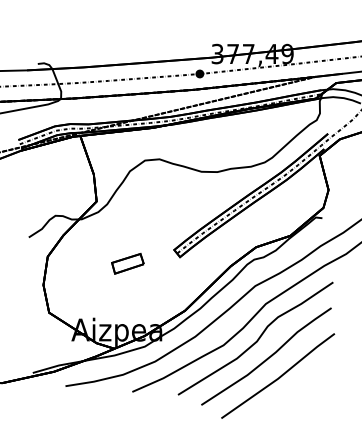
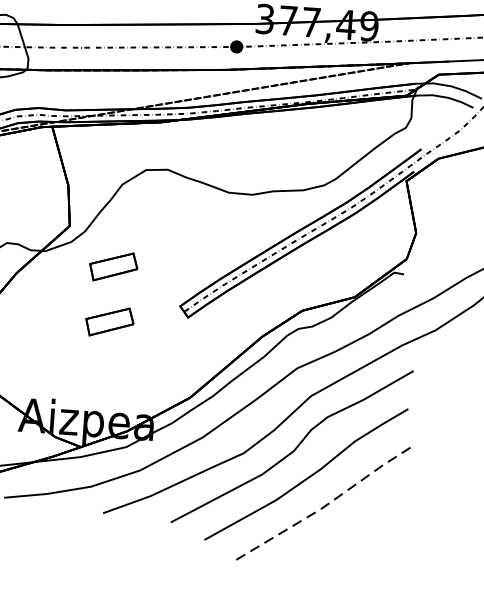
part: (127, 226) -> (113, 266), added
line: (278, 378) -> (322, 508), solid -> dashed

